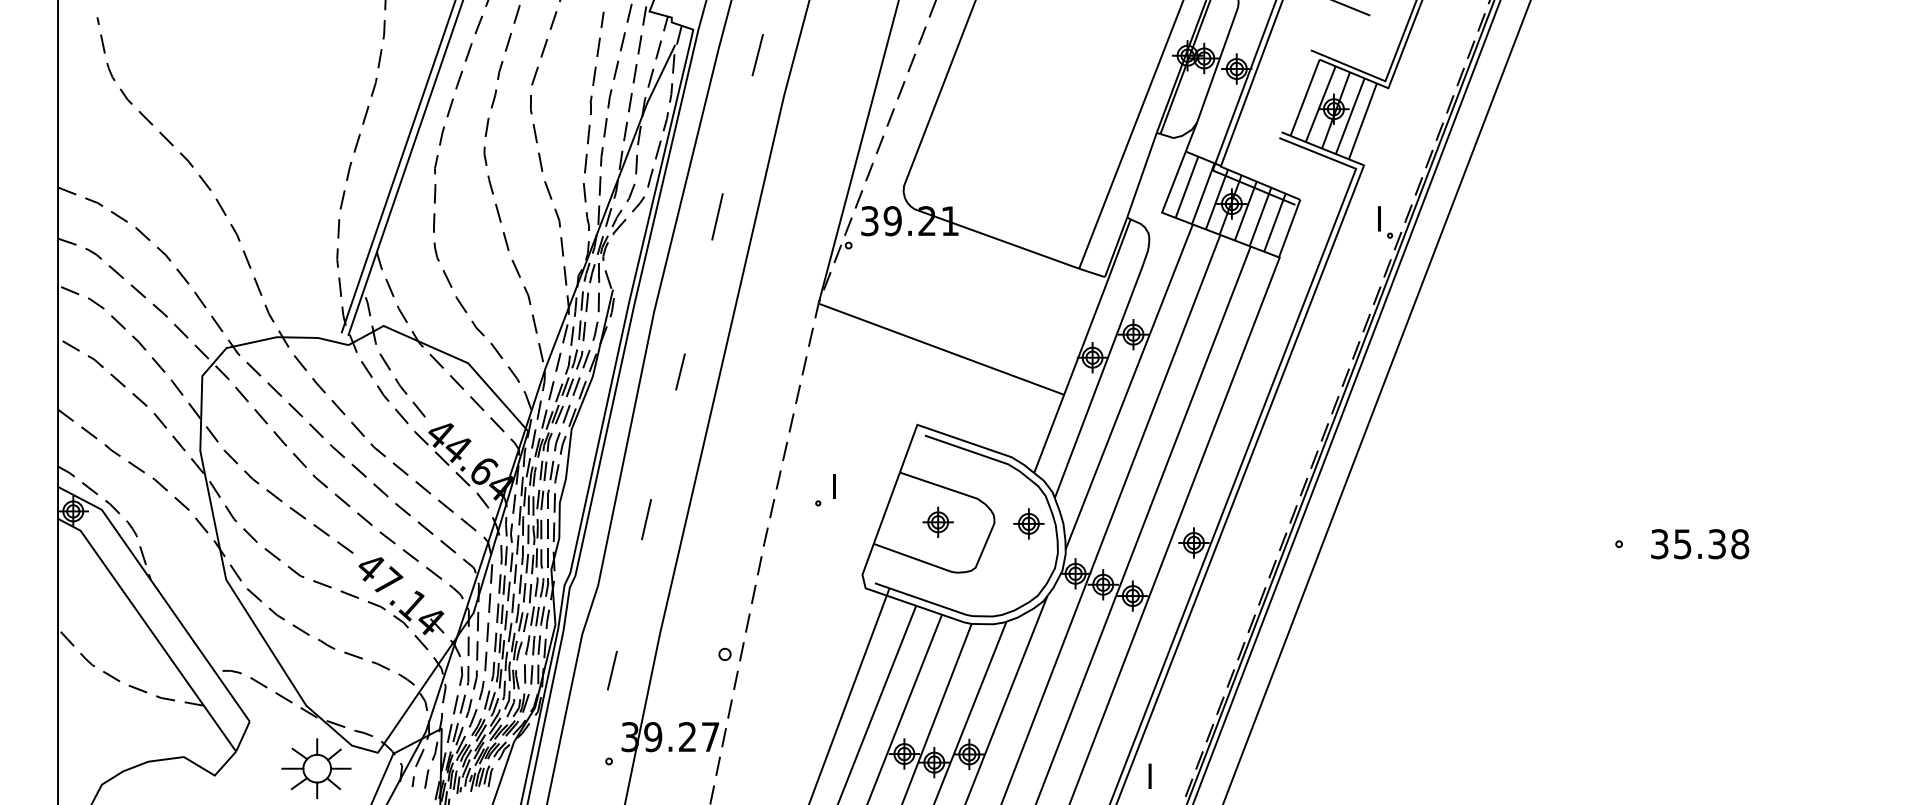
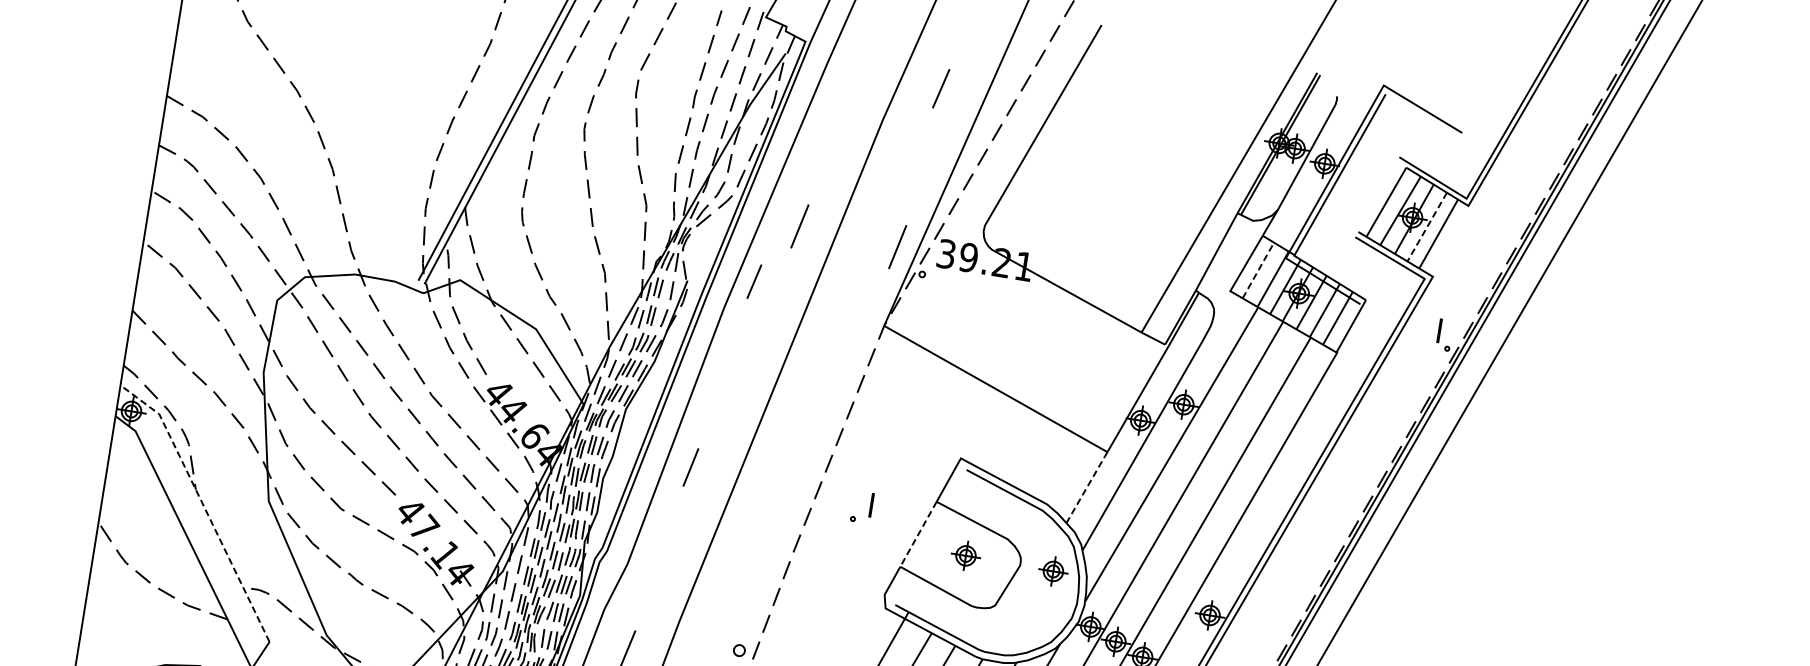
line: (757, 55) -> (940, 88), moved
line: (1350, 116) -> (1427, 227), solid -> dashed
line: (1186, 187) -> (1257, 270), solid -> dashed
line: (819, 221) -> (897, 246), added
line: (680, 371) -> (754, 281), moved
line: (1049, 433) -> (1087, 487), solid -> dashed
line: (886, 508) -> (918, 534), solid -> dashed
line: (646, 519) -> (690, 467), moved
line: (161, 594) -> (203, 505), solid -> dashed

